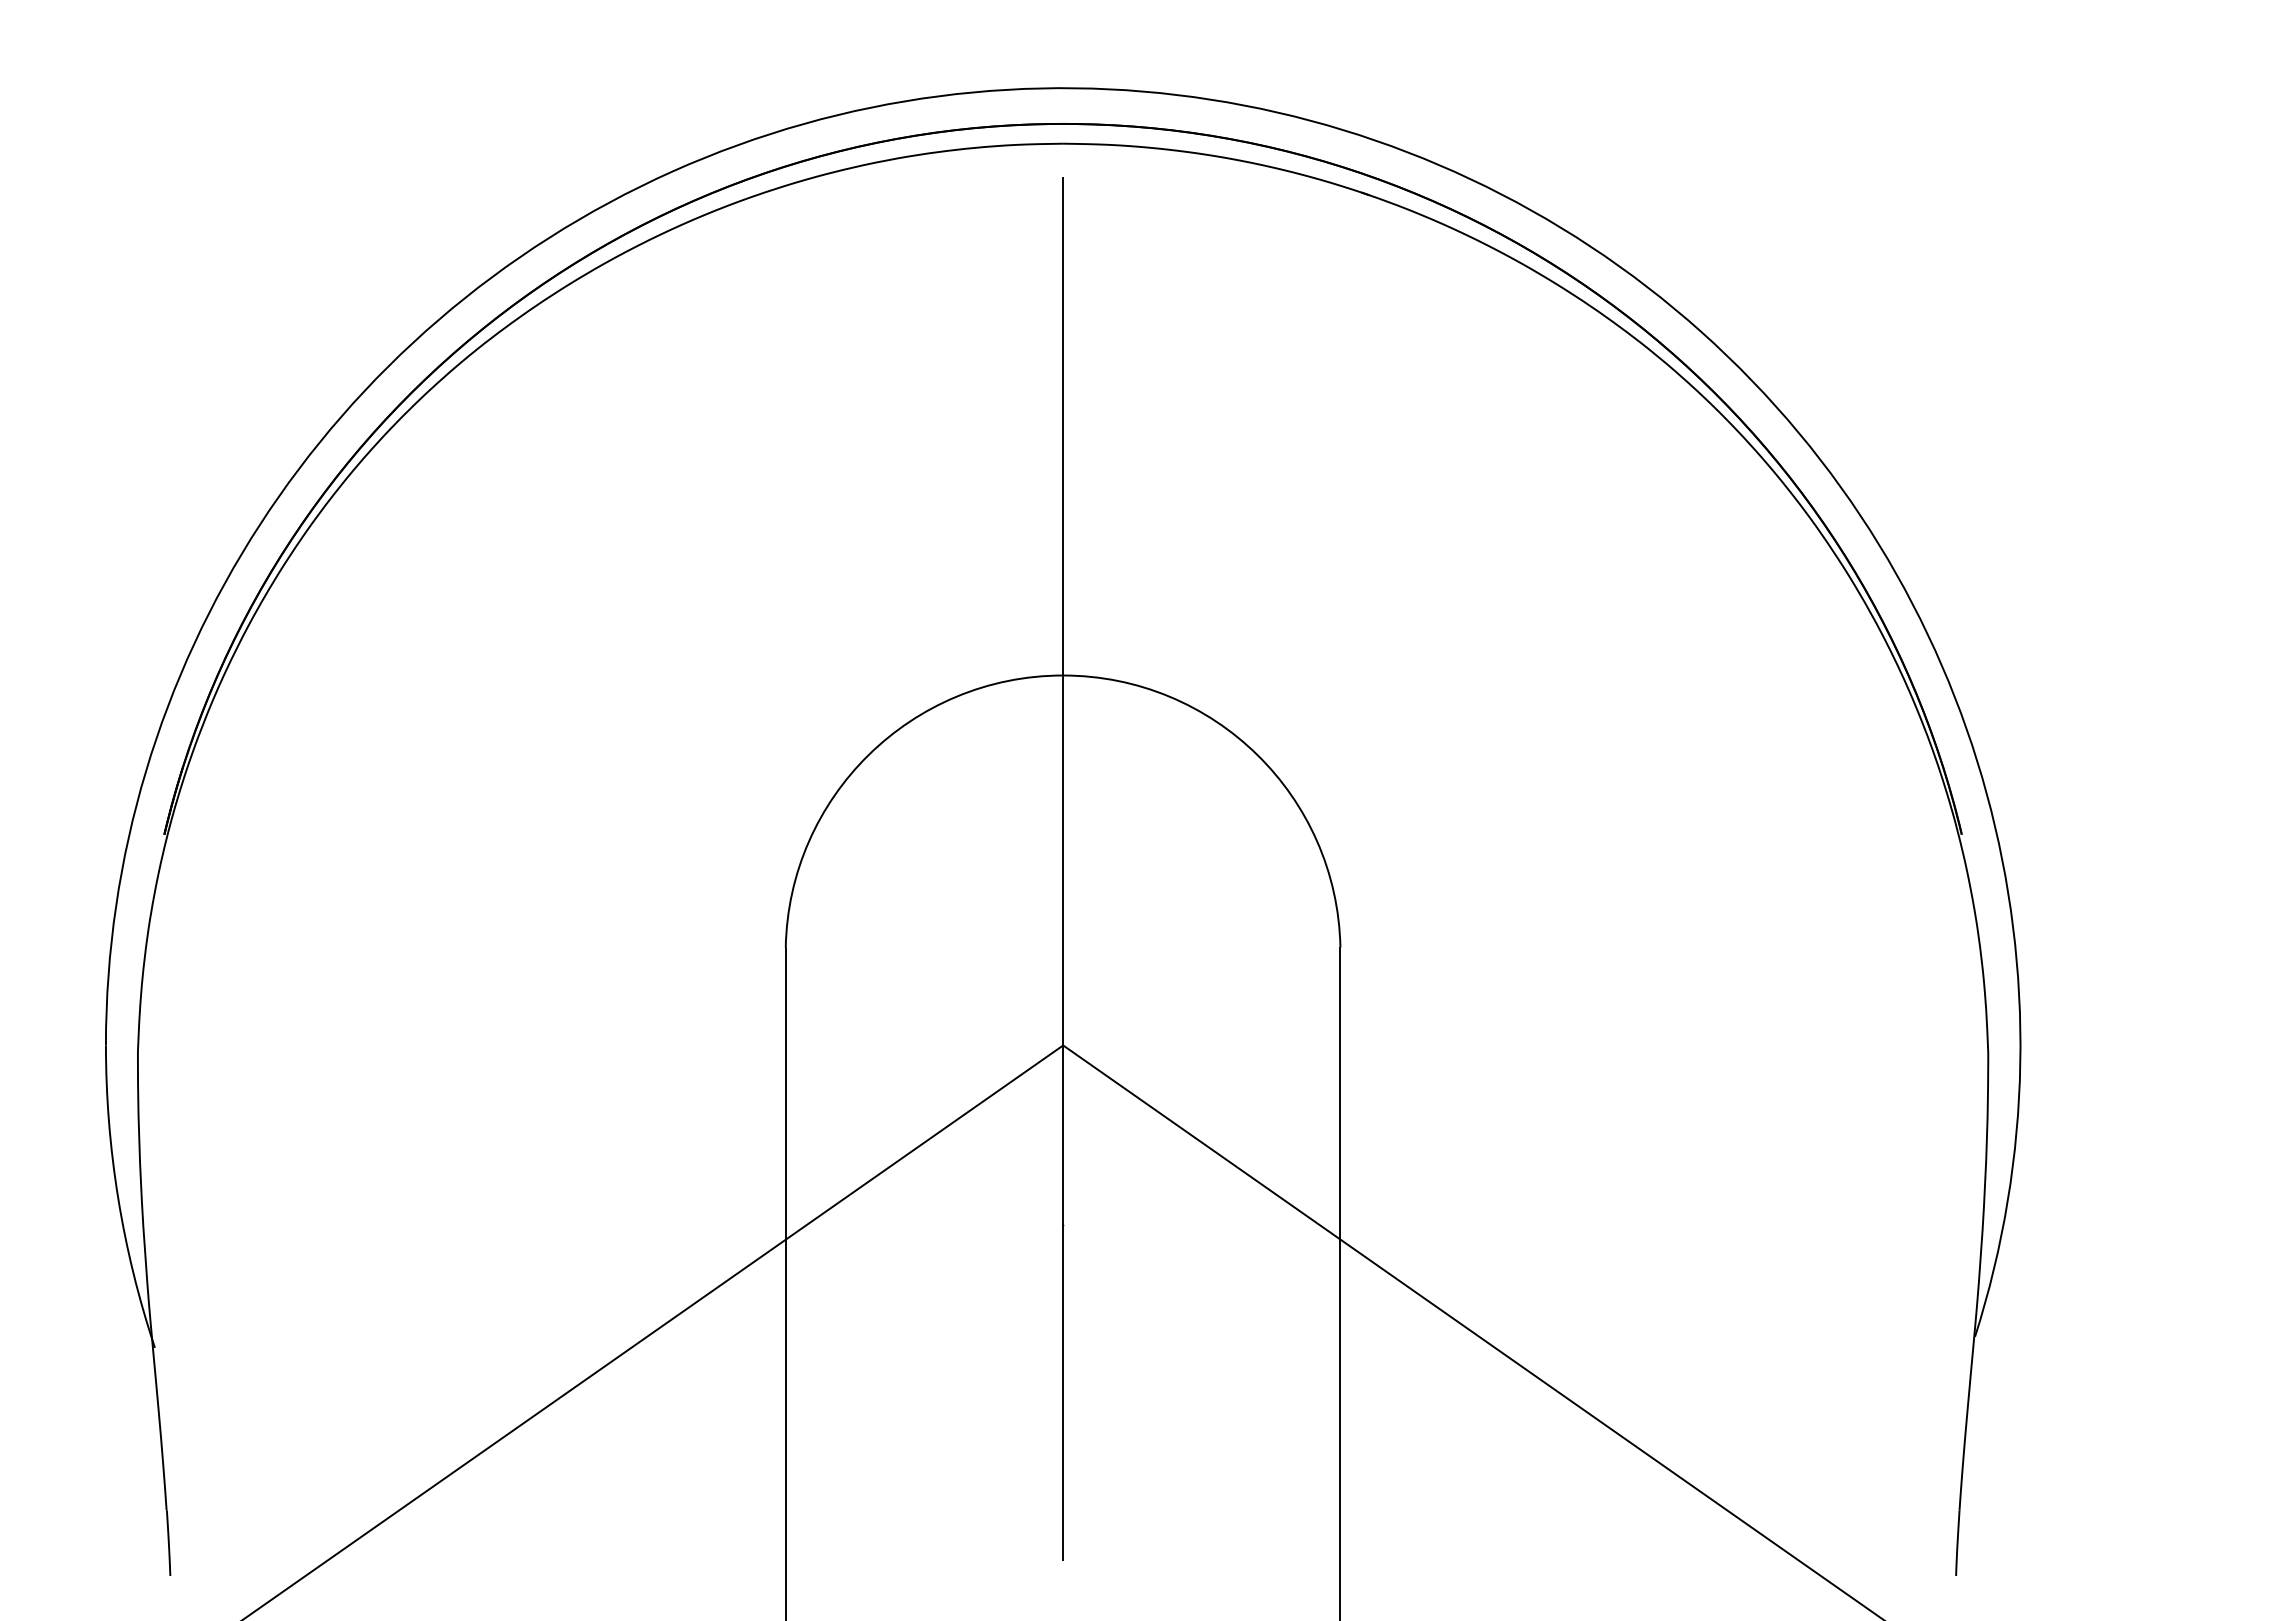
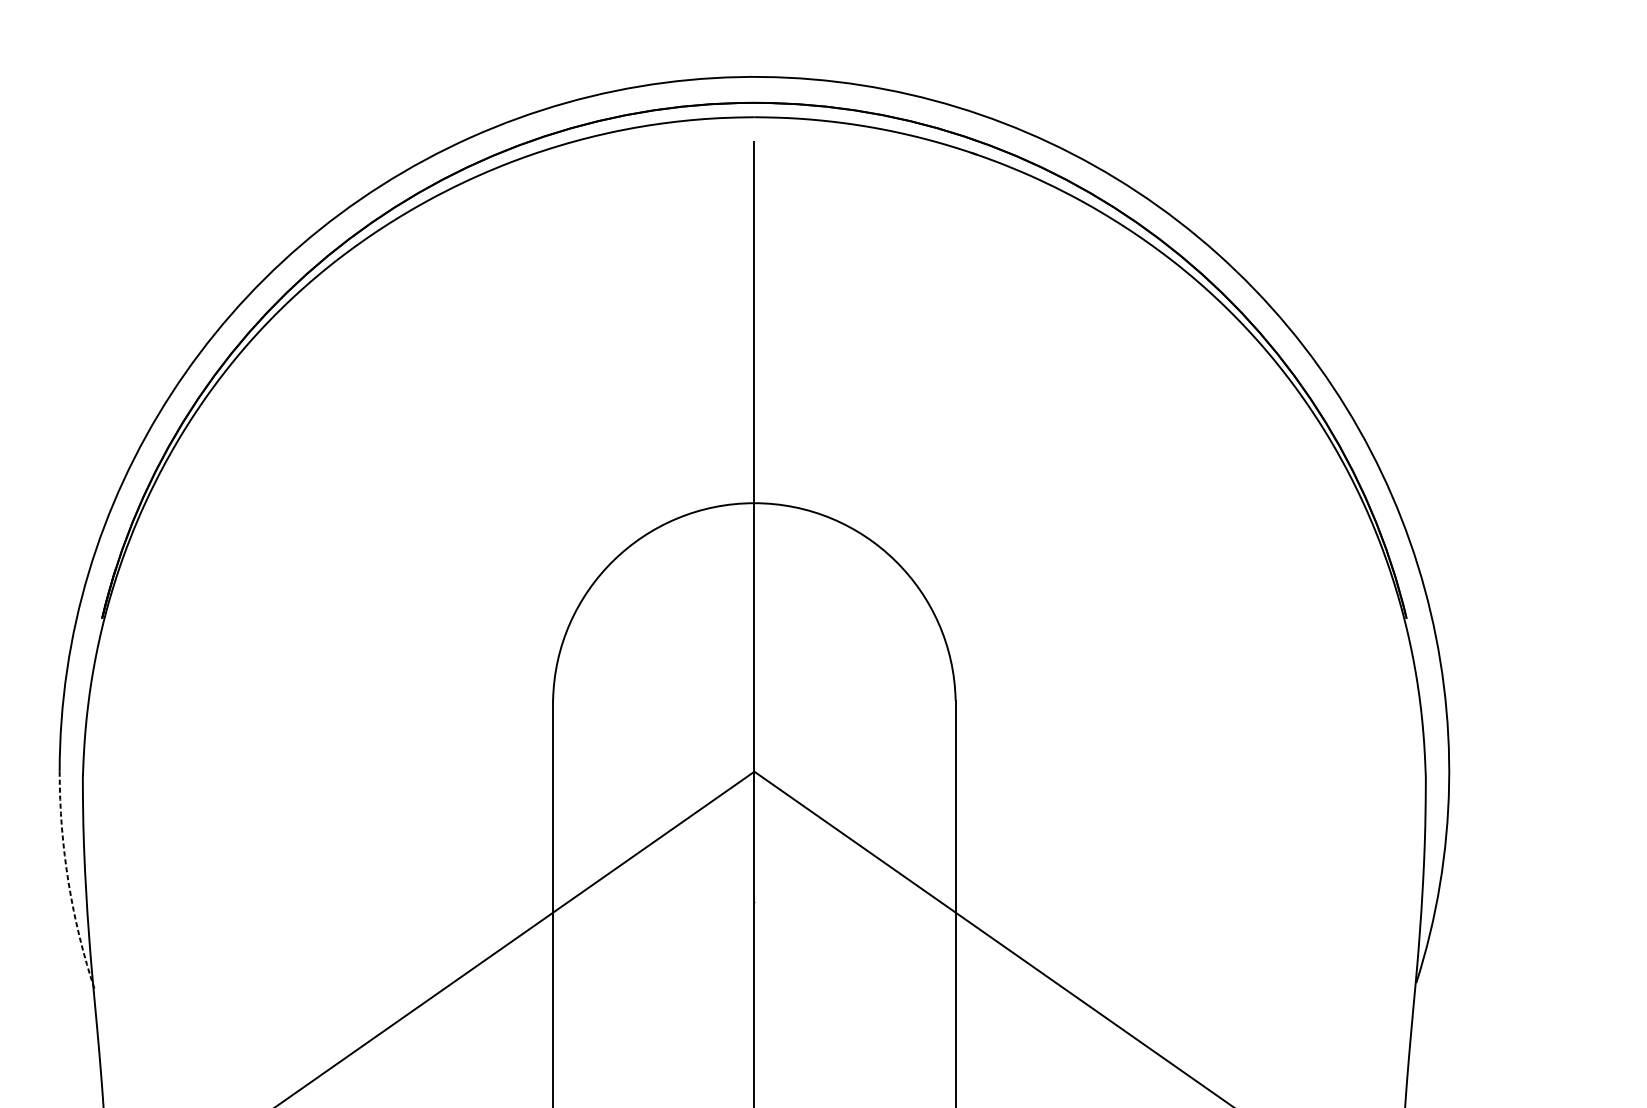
arc: (118, 1198) -> (68, 882), solid -> dashed

